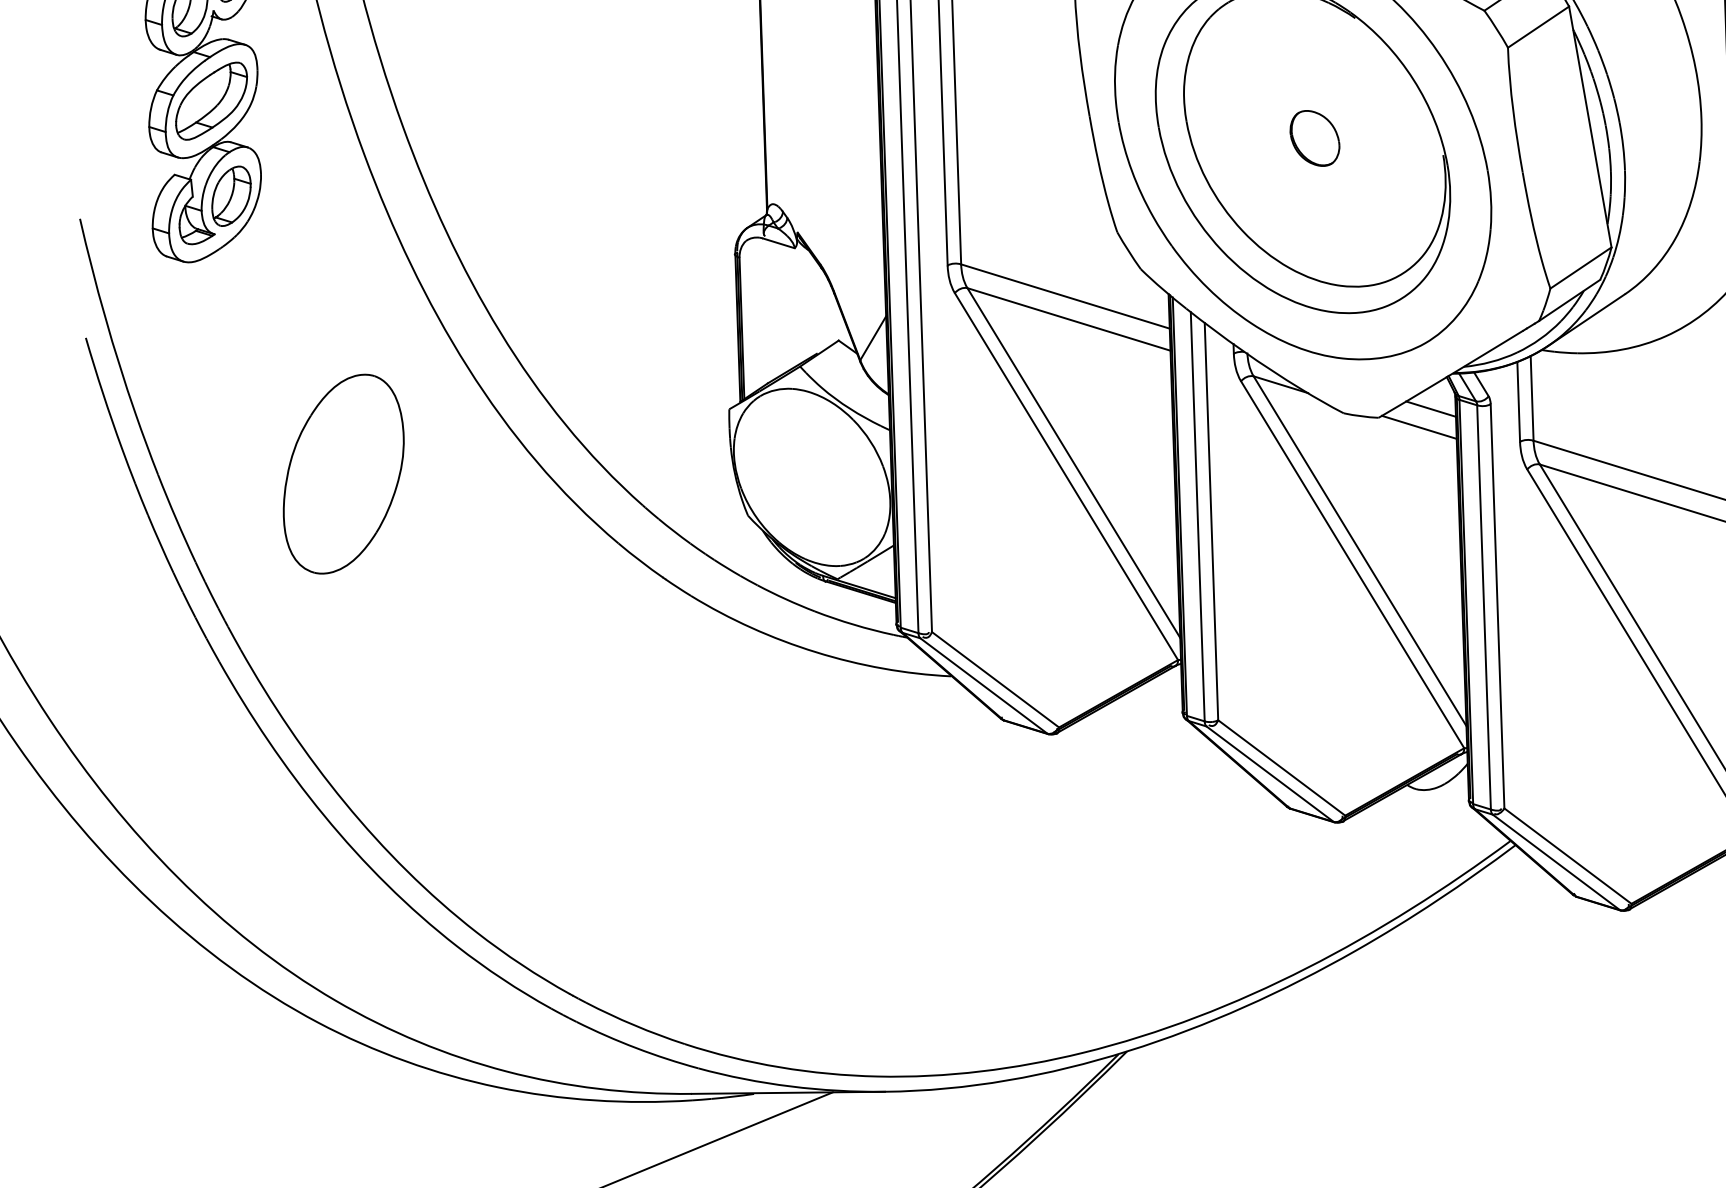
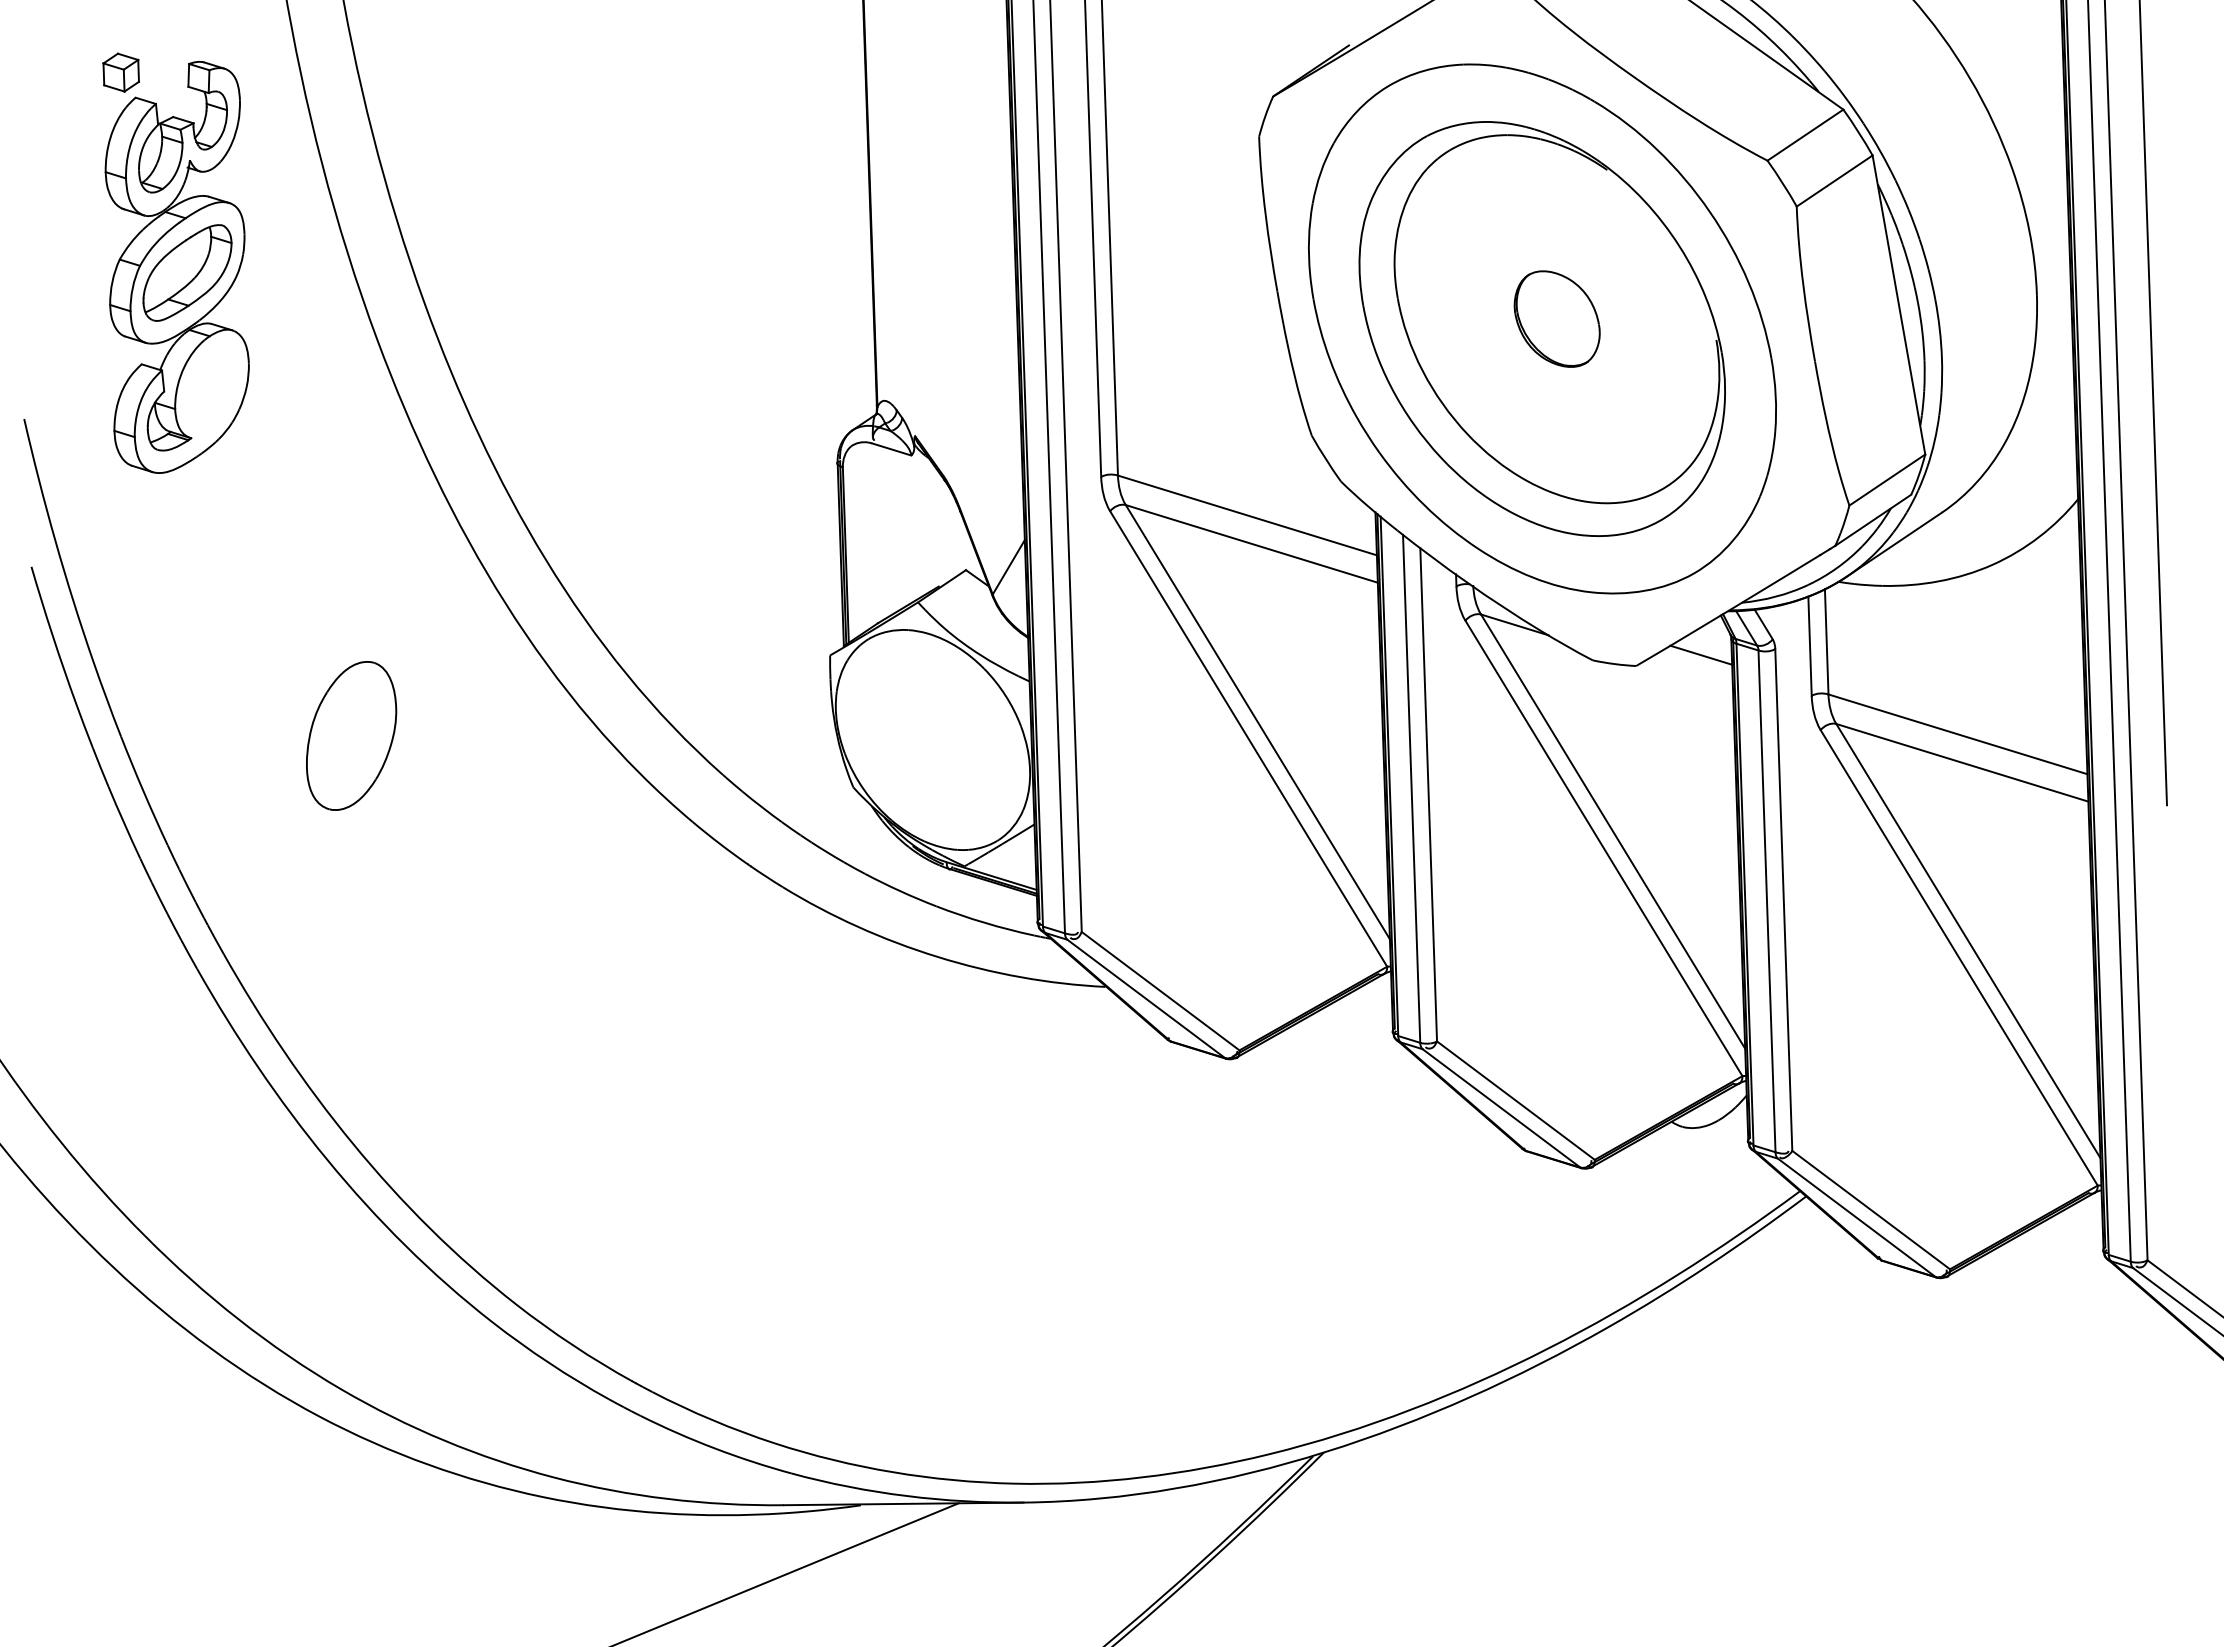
part: (1314, 138) -> (1556, 319), size x1.4
part: (230, 195) -> (211, 390), removed
line: (1419, 427) -> (1686, 677), removed
part: (343, 473) -> (351, 735), size x0.6

